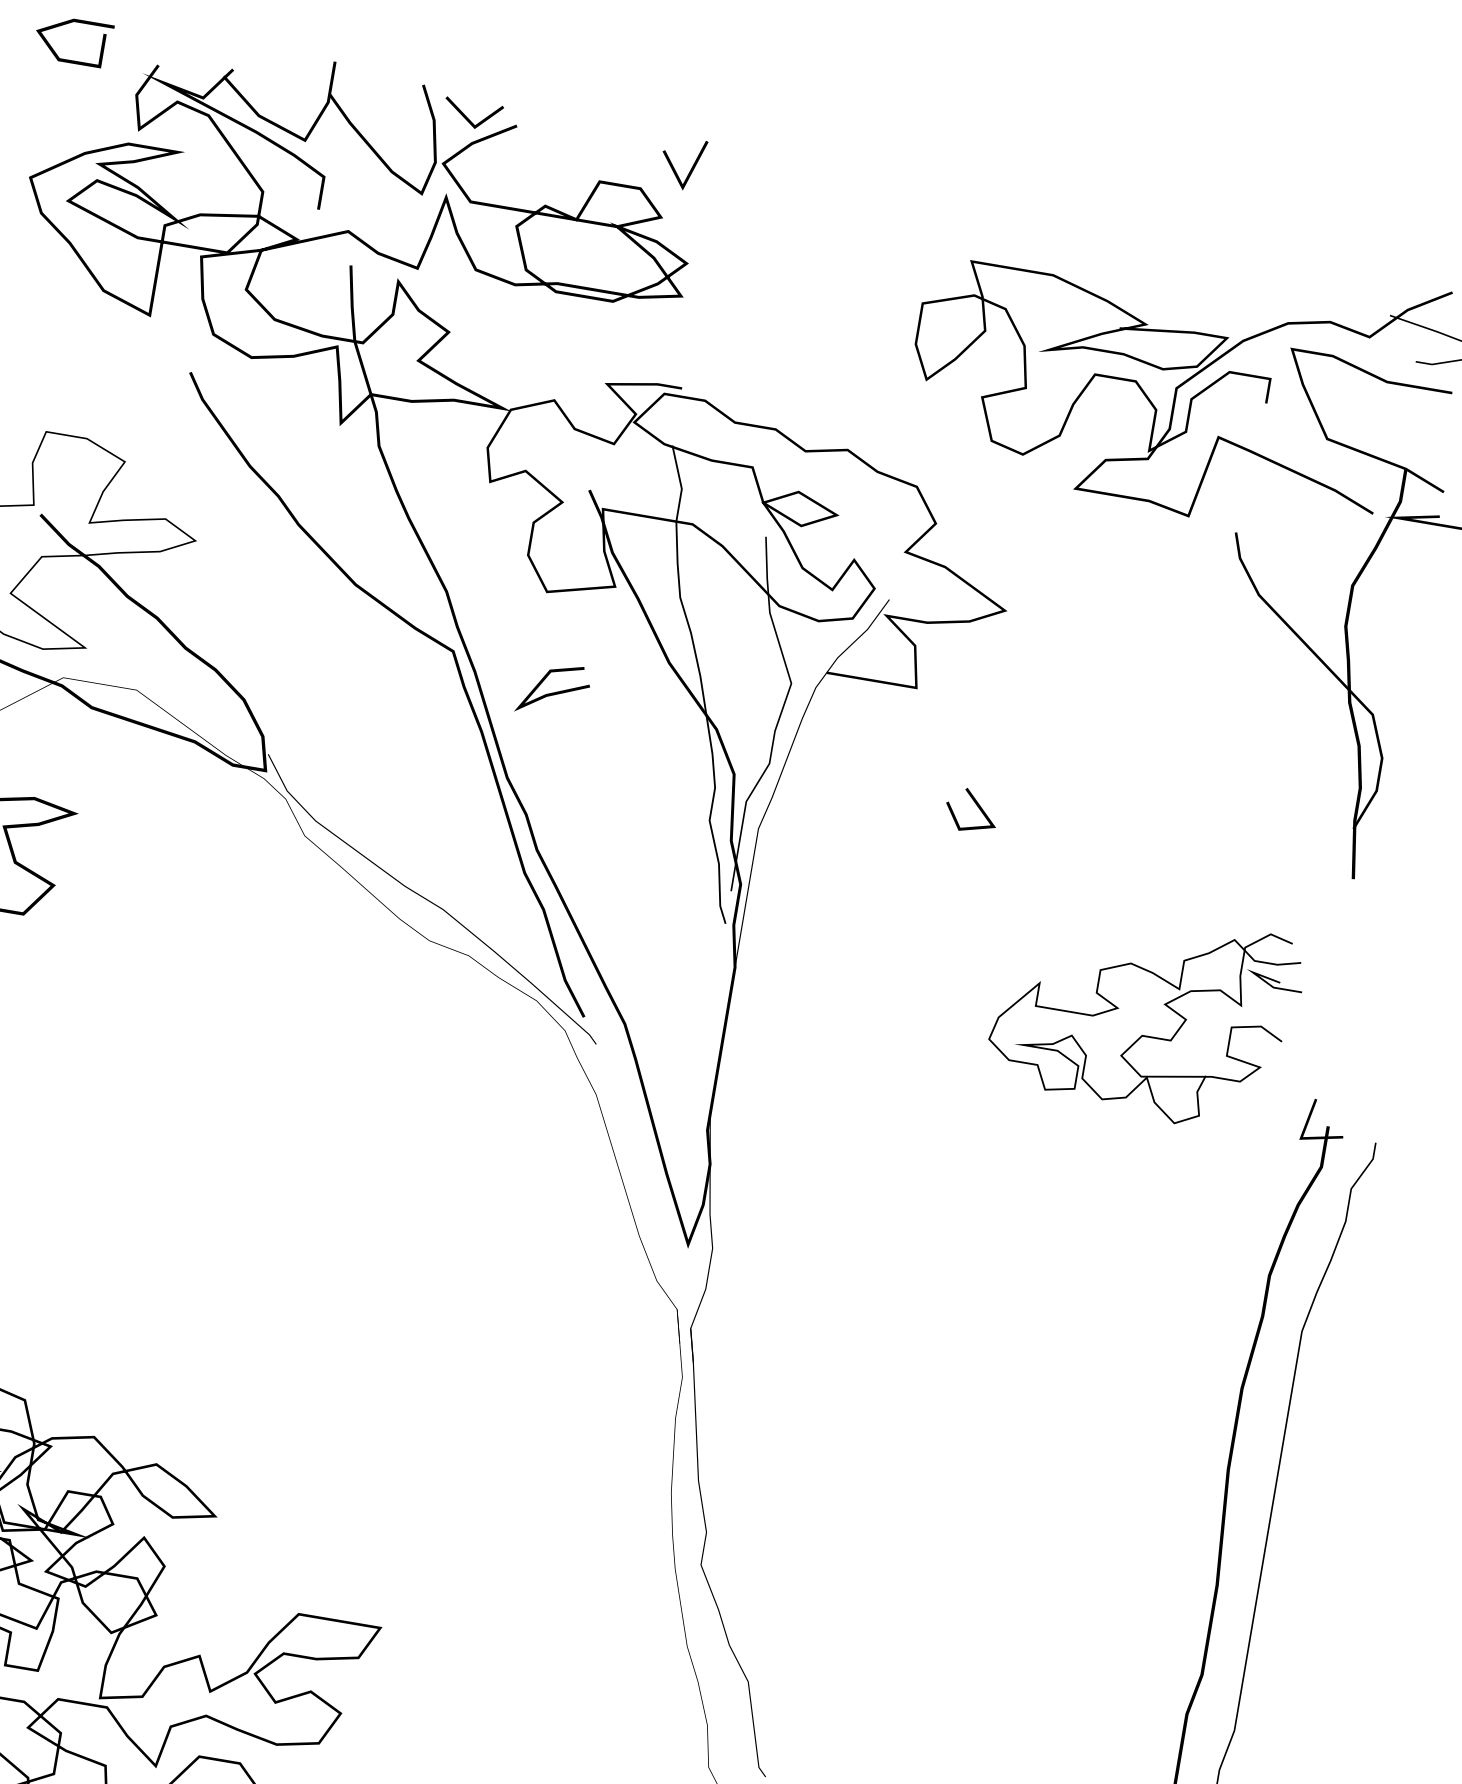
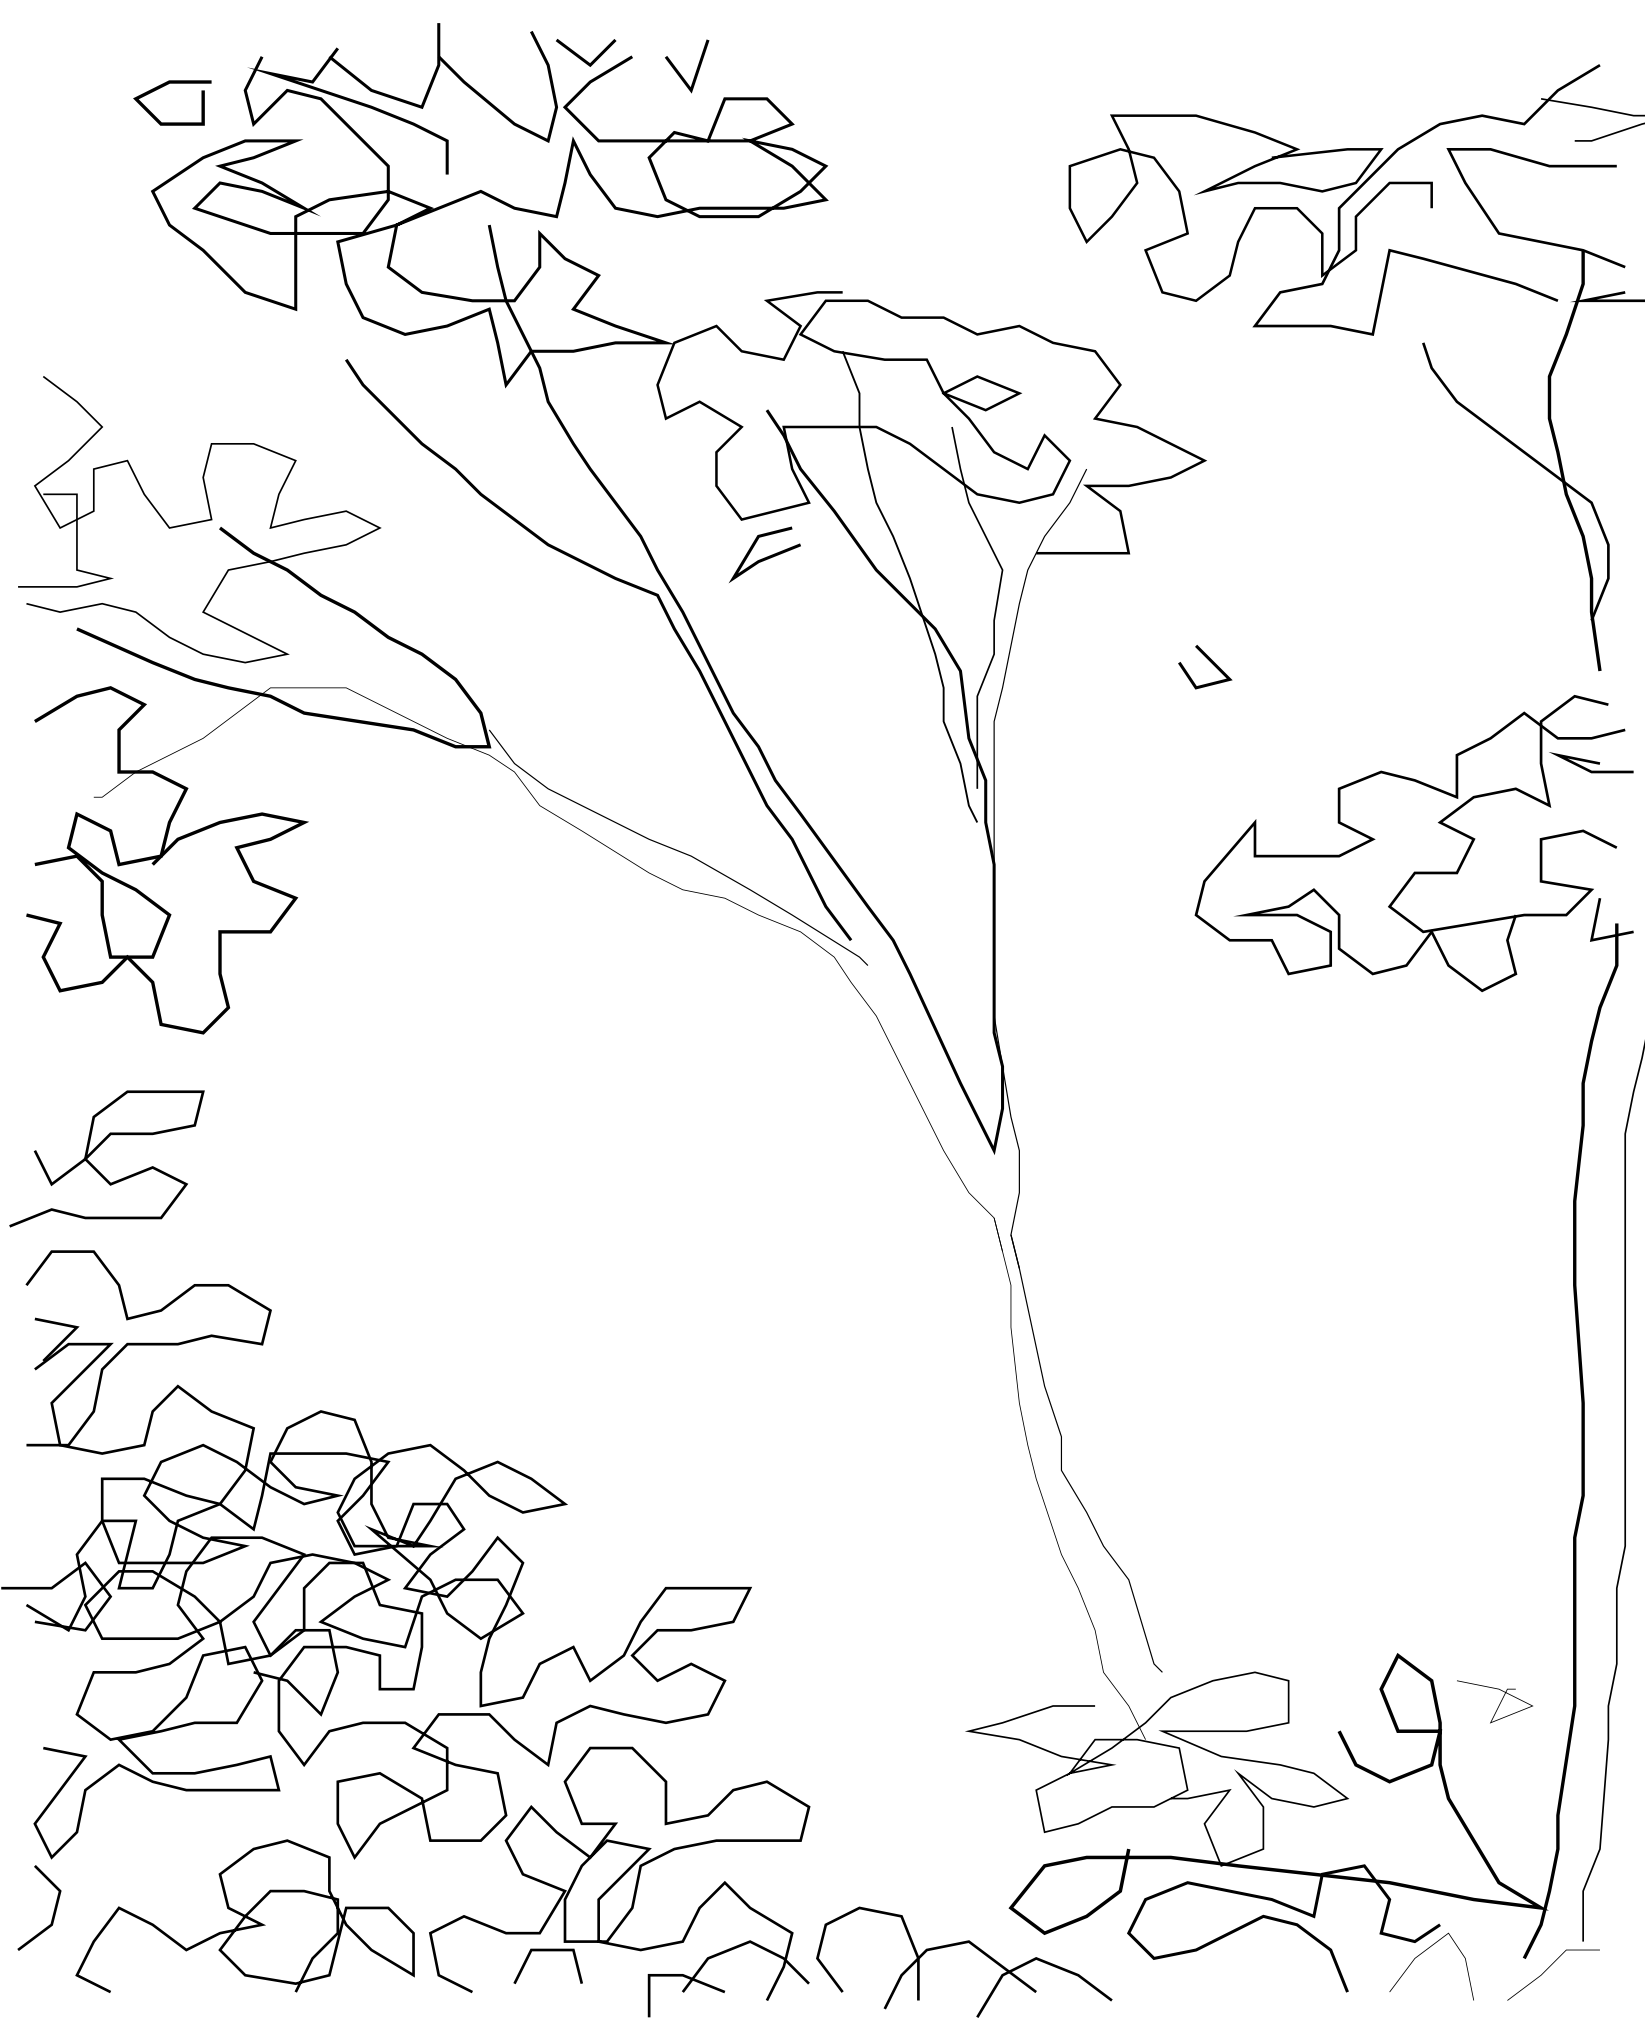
curve: (68, 23) -> (164, 86), moved
line: (691, 168) -> (696, 69), moved
line: (554, 691) -> (766, 556), moved
part: (1144, 1015) -> (1413, 843), size x1.43

